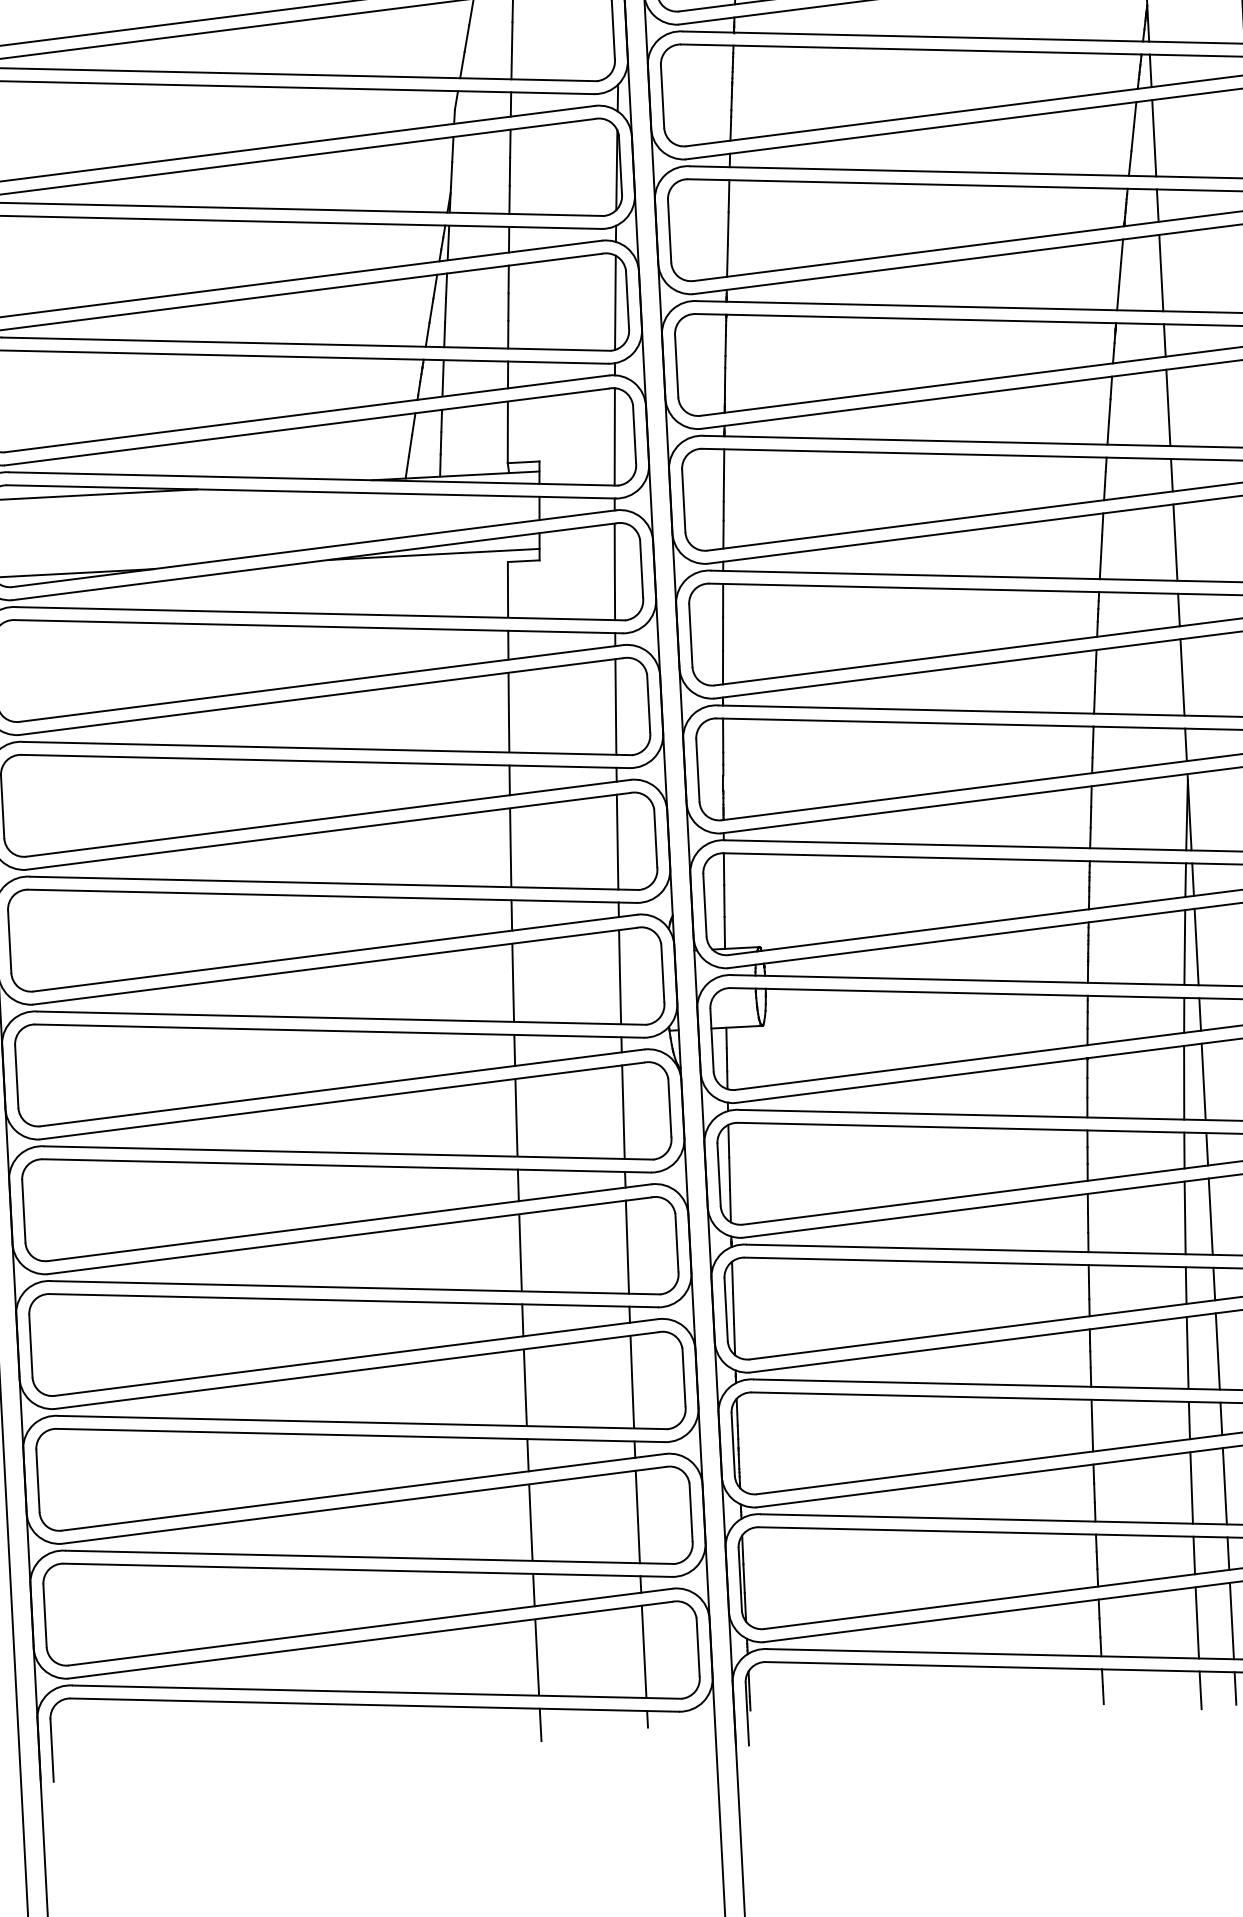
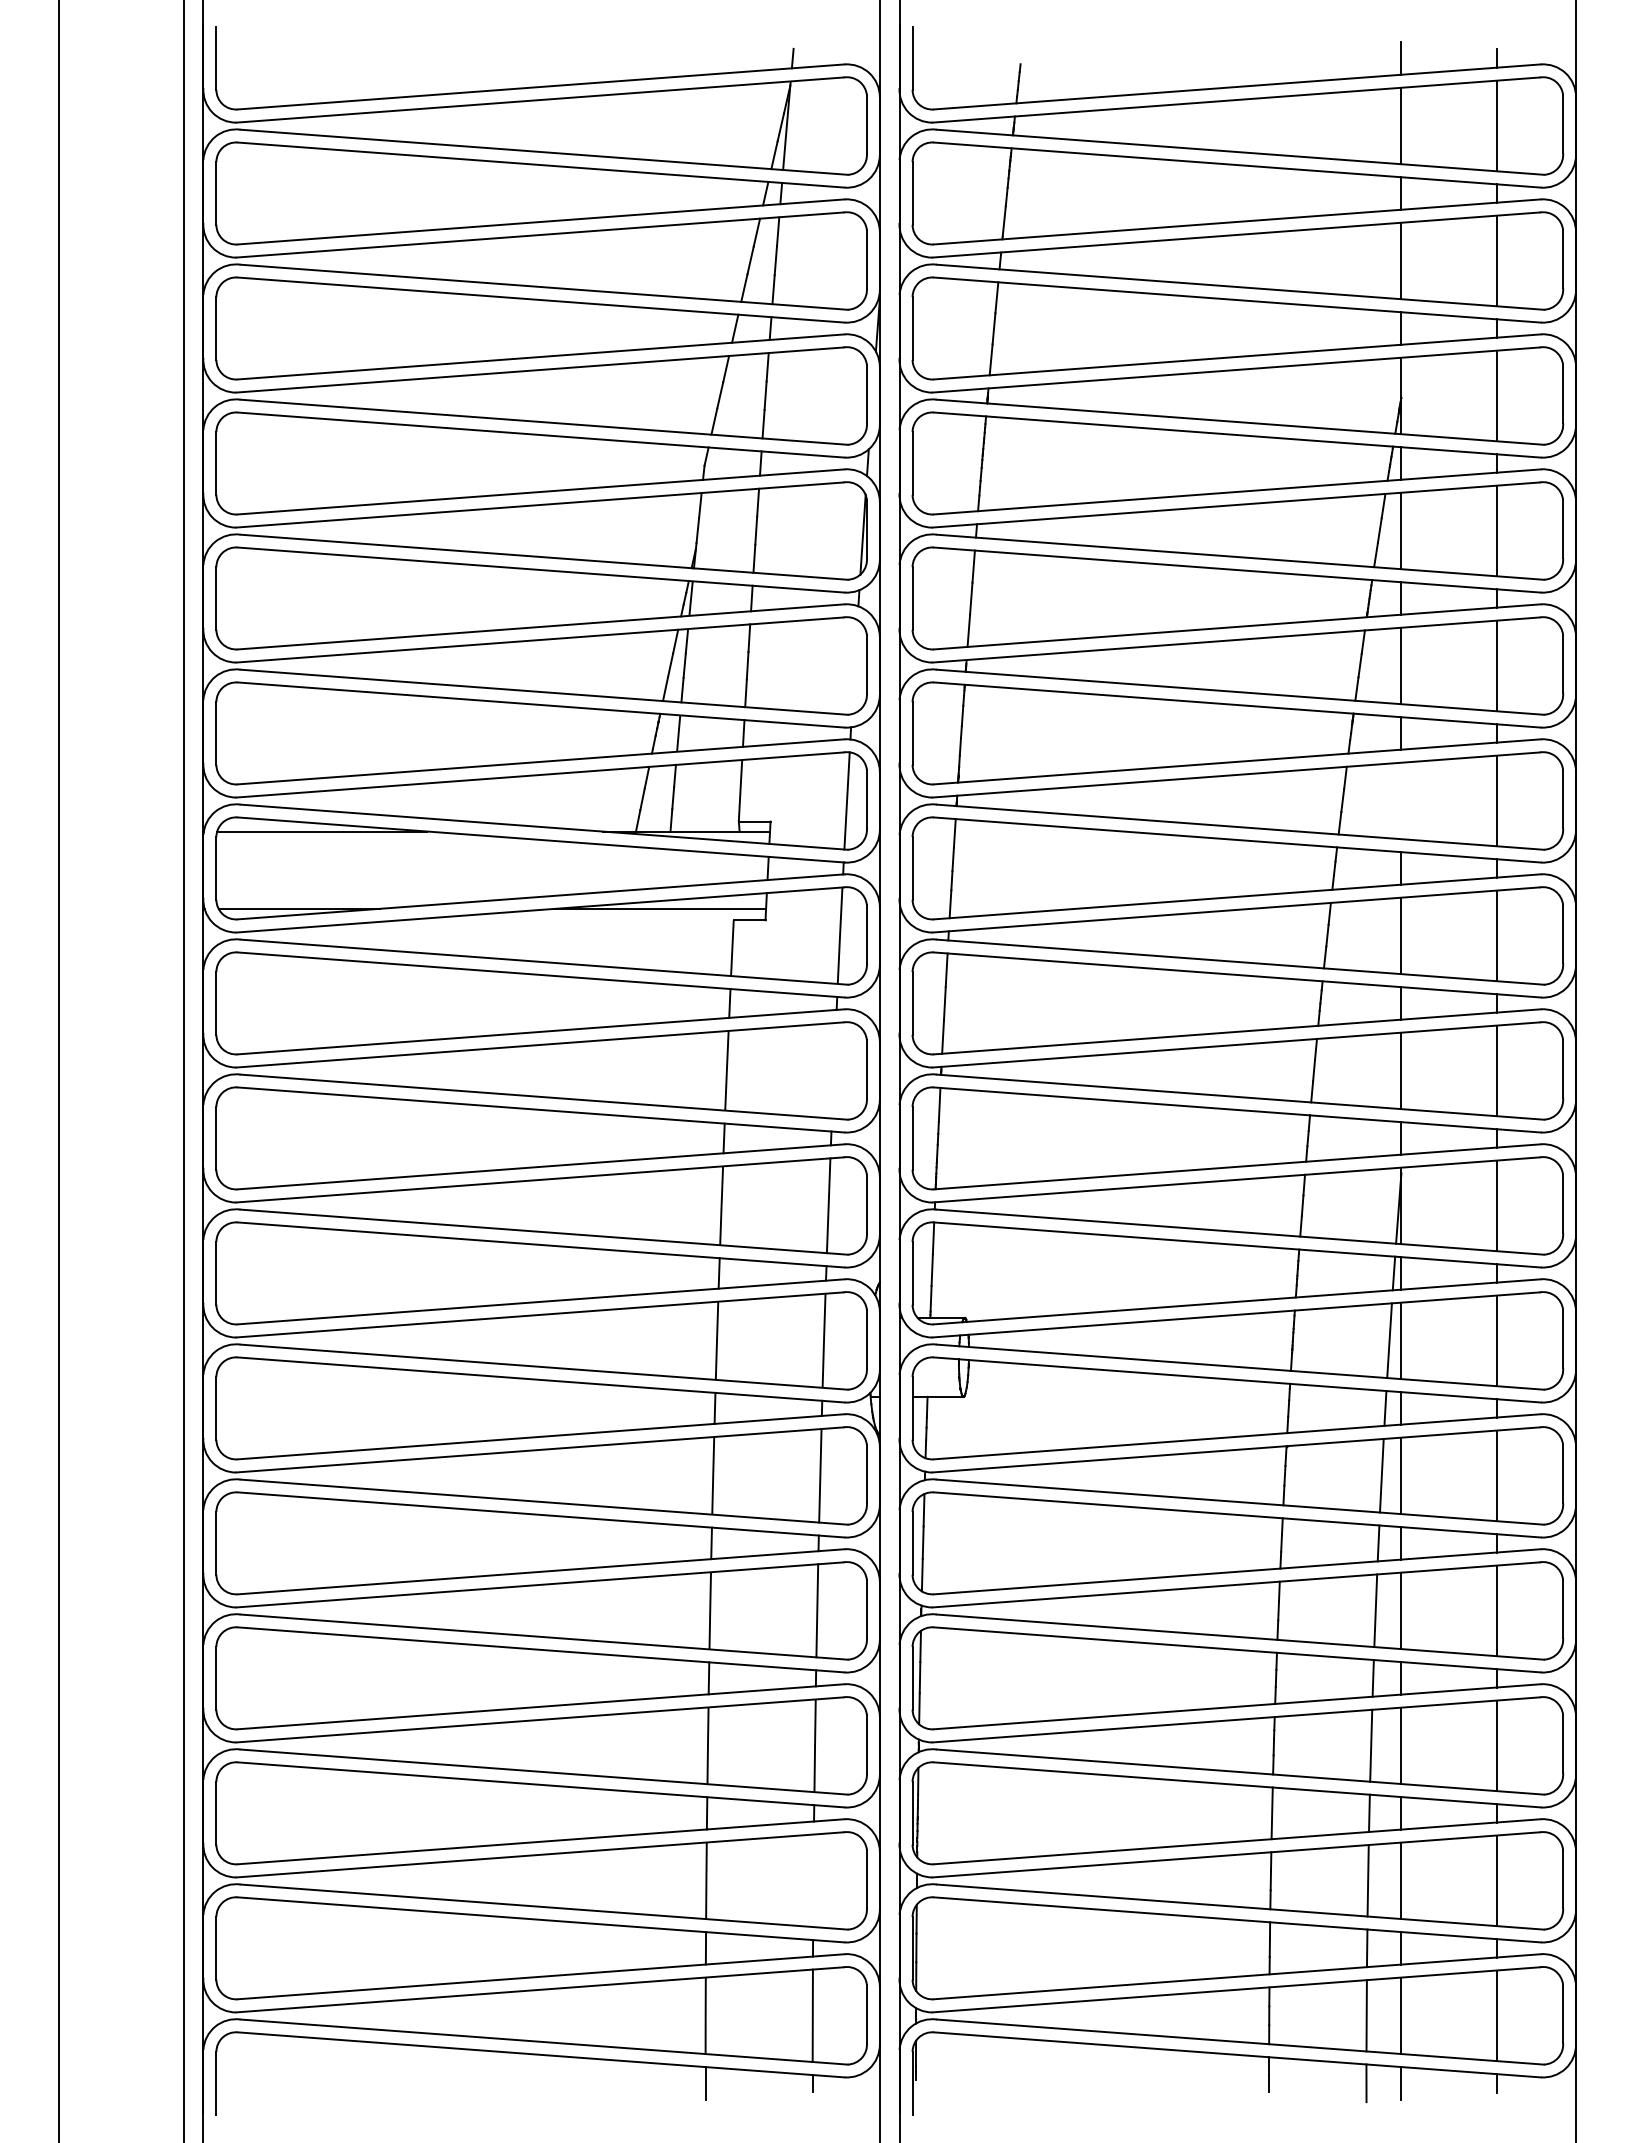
line: (615, 303) -> (854, 667), removed
line: (1168, 407) -> (1401, 800), removed
line: (615, 706) -> (833, 1070), removed
line: (637, 1516) -> (813, 1880), removed

